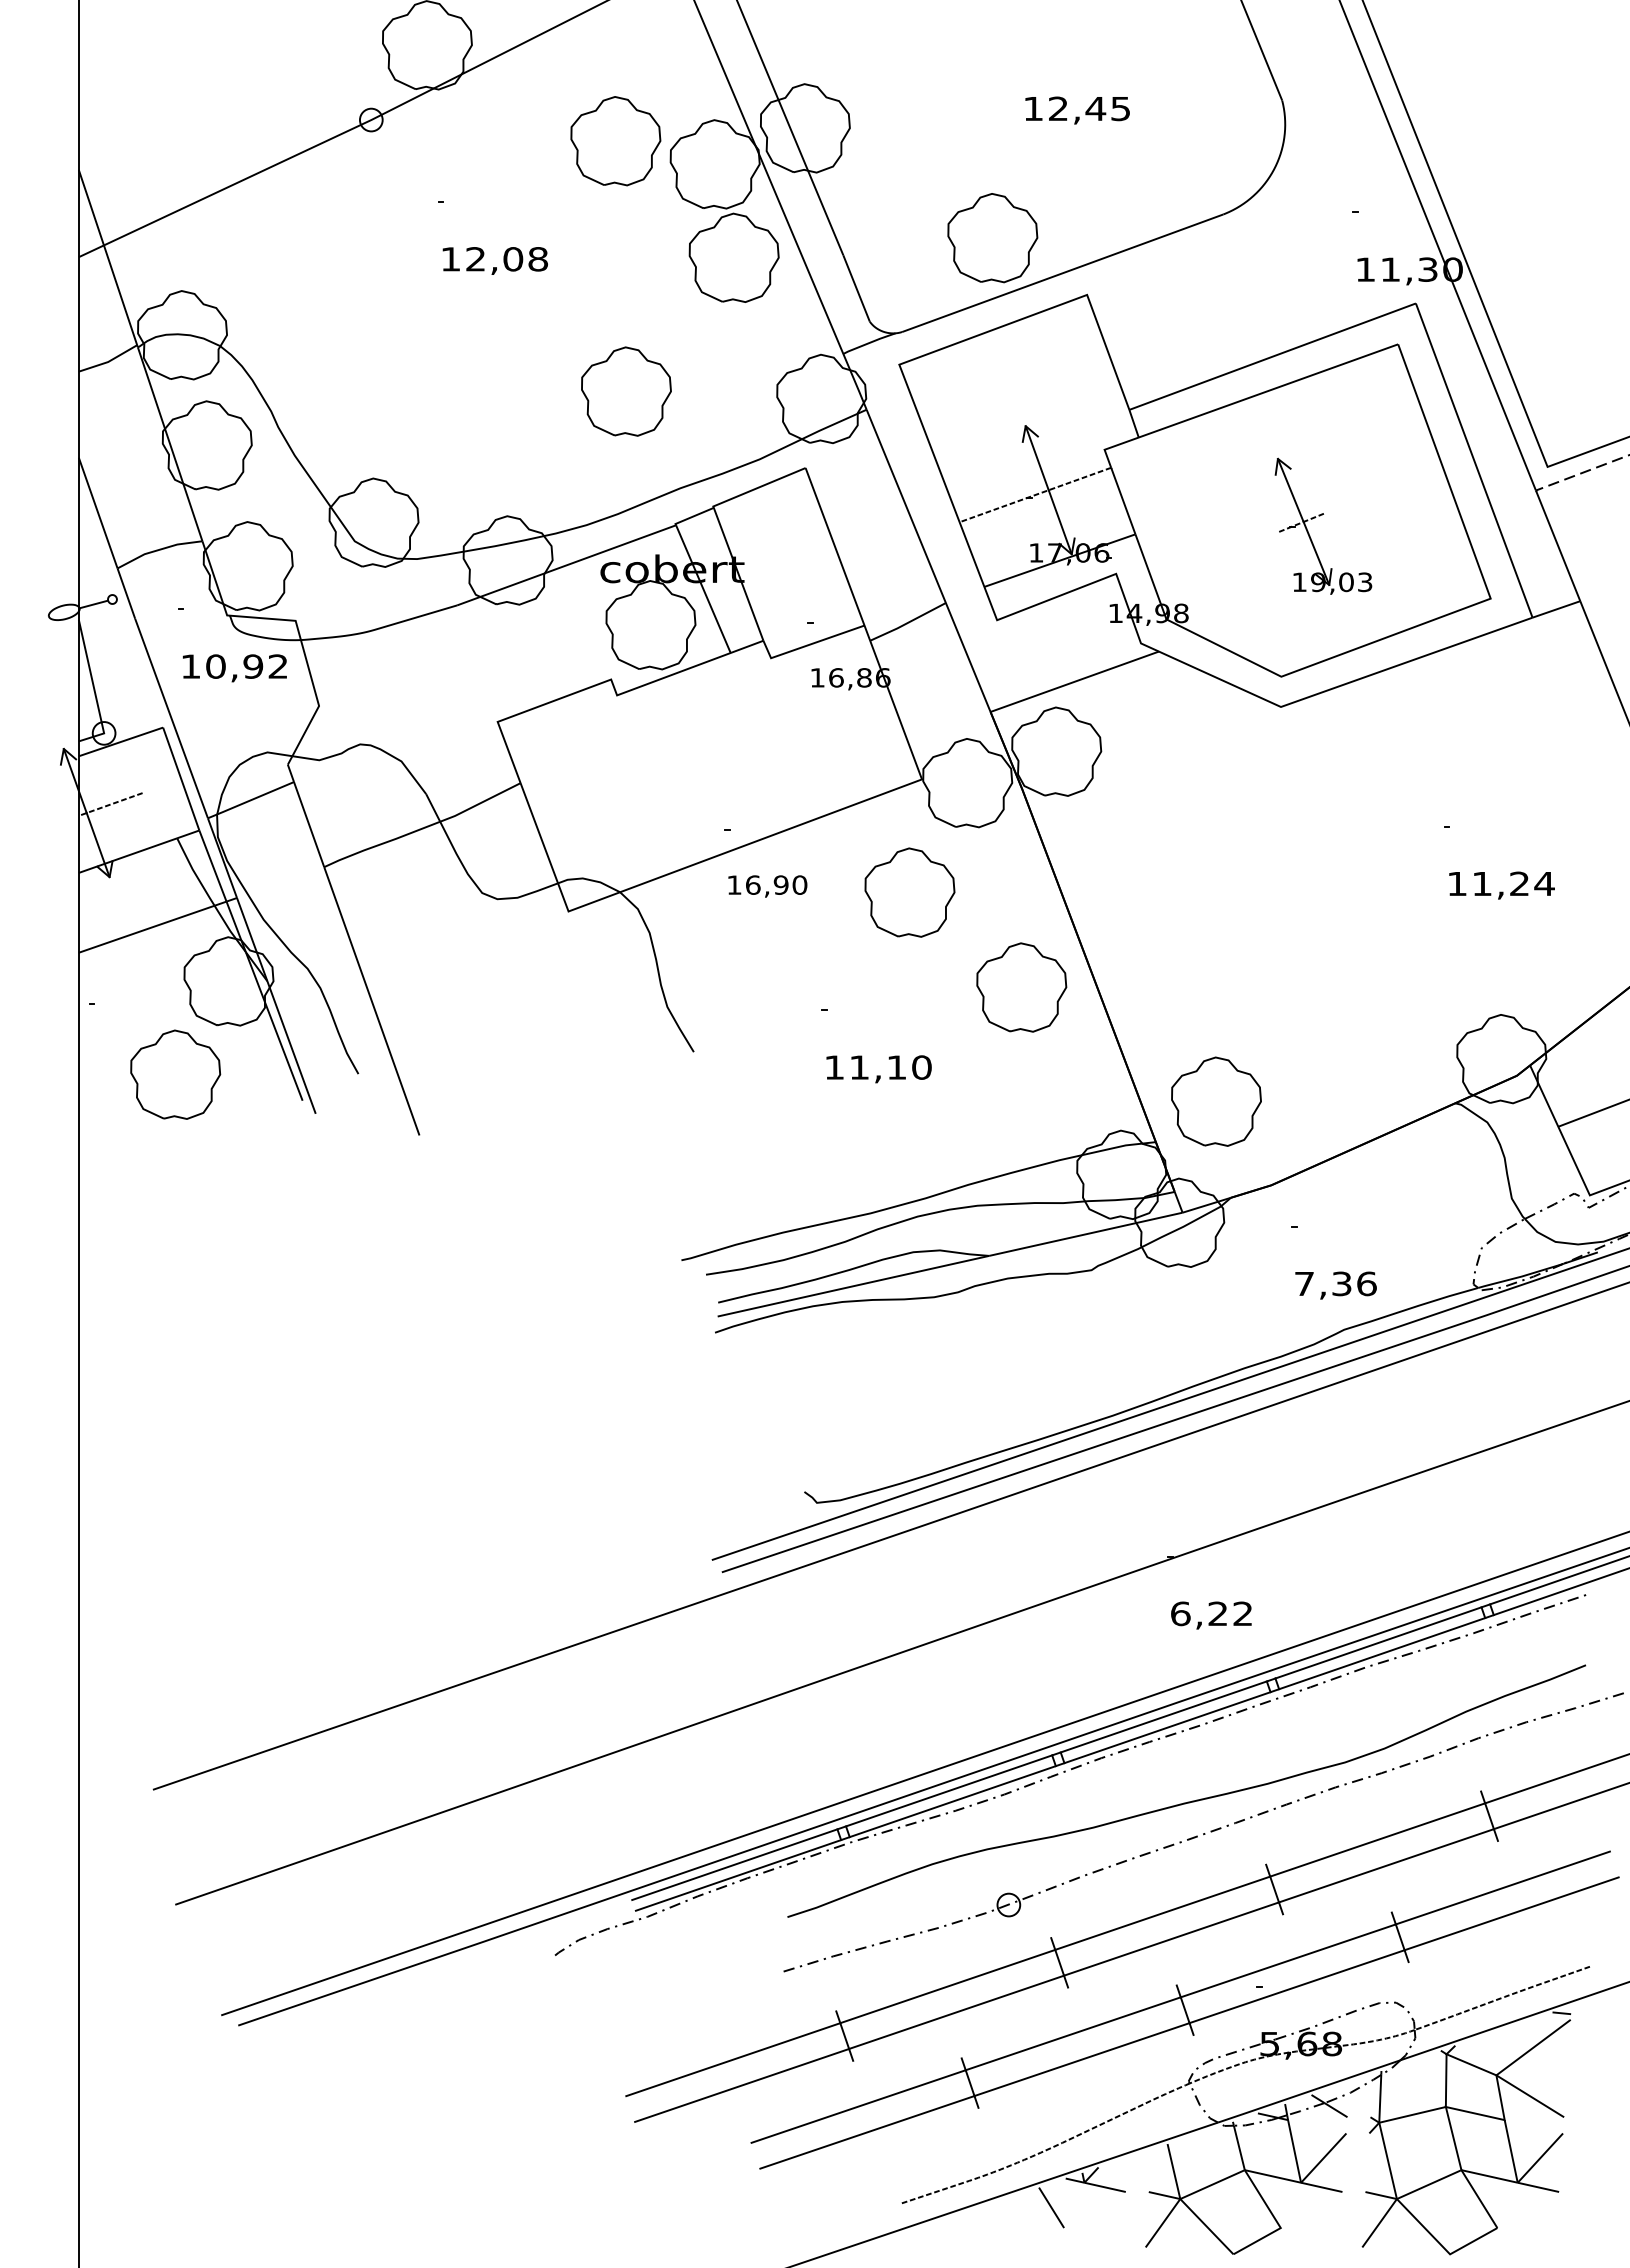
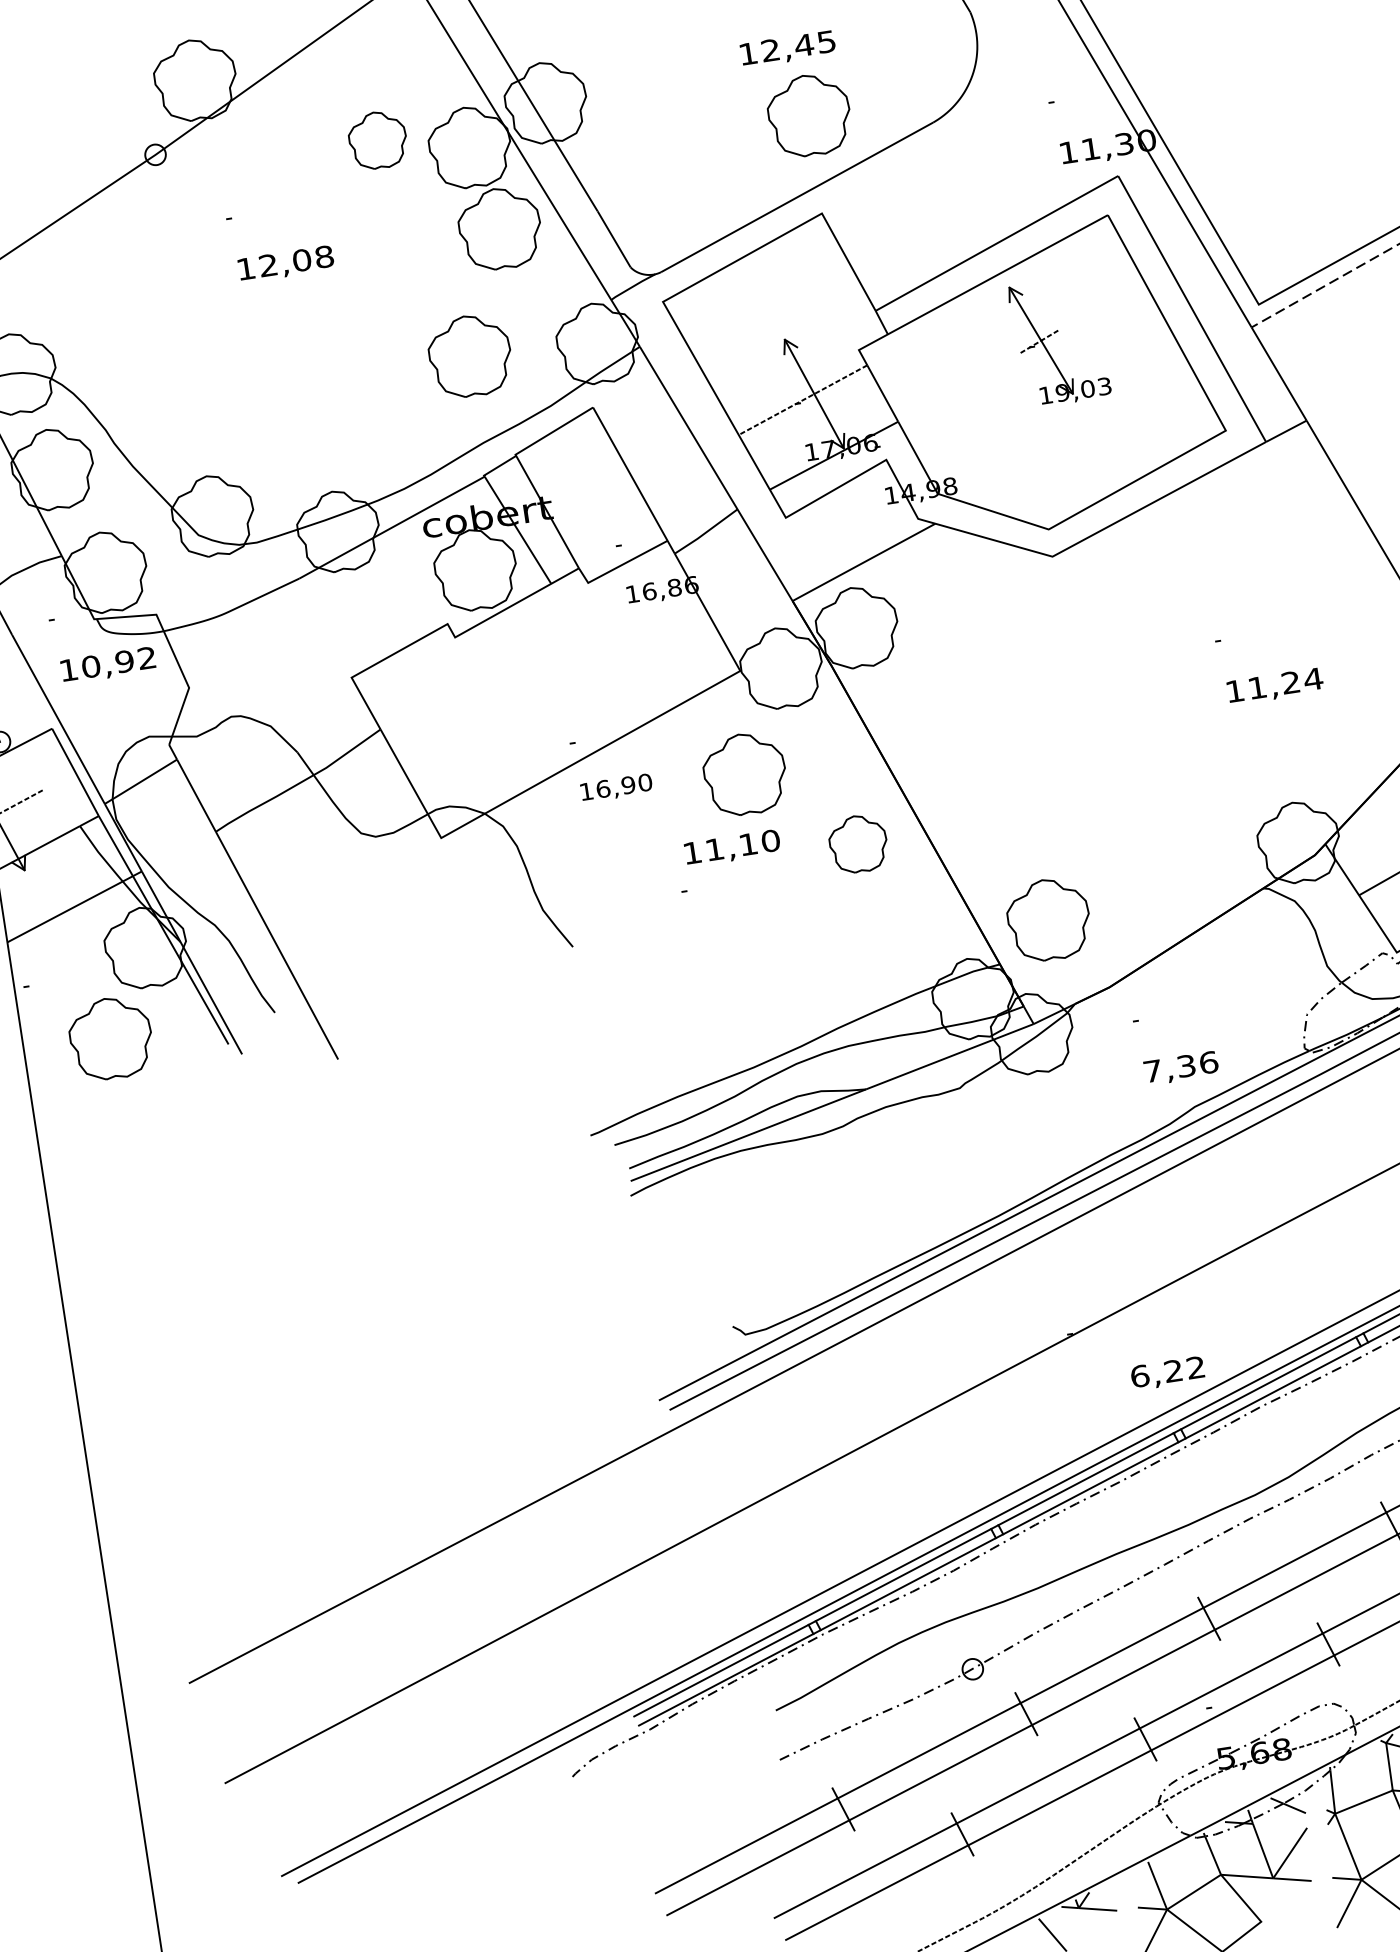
part: (615, 141) -> (377, 140), size x0.7
part: (992, 238) -> (809, 115), moved
part: (626, 391) -> (470, 356), moved
part: (1320, 516) -> (1055, 333), moved
part: (1021, 987) -> (858, 844), size x0.7
text: (878, 1069) -> (732, 848), moved
text: (1211, 1615) -> (1167, 1373), moved

